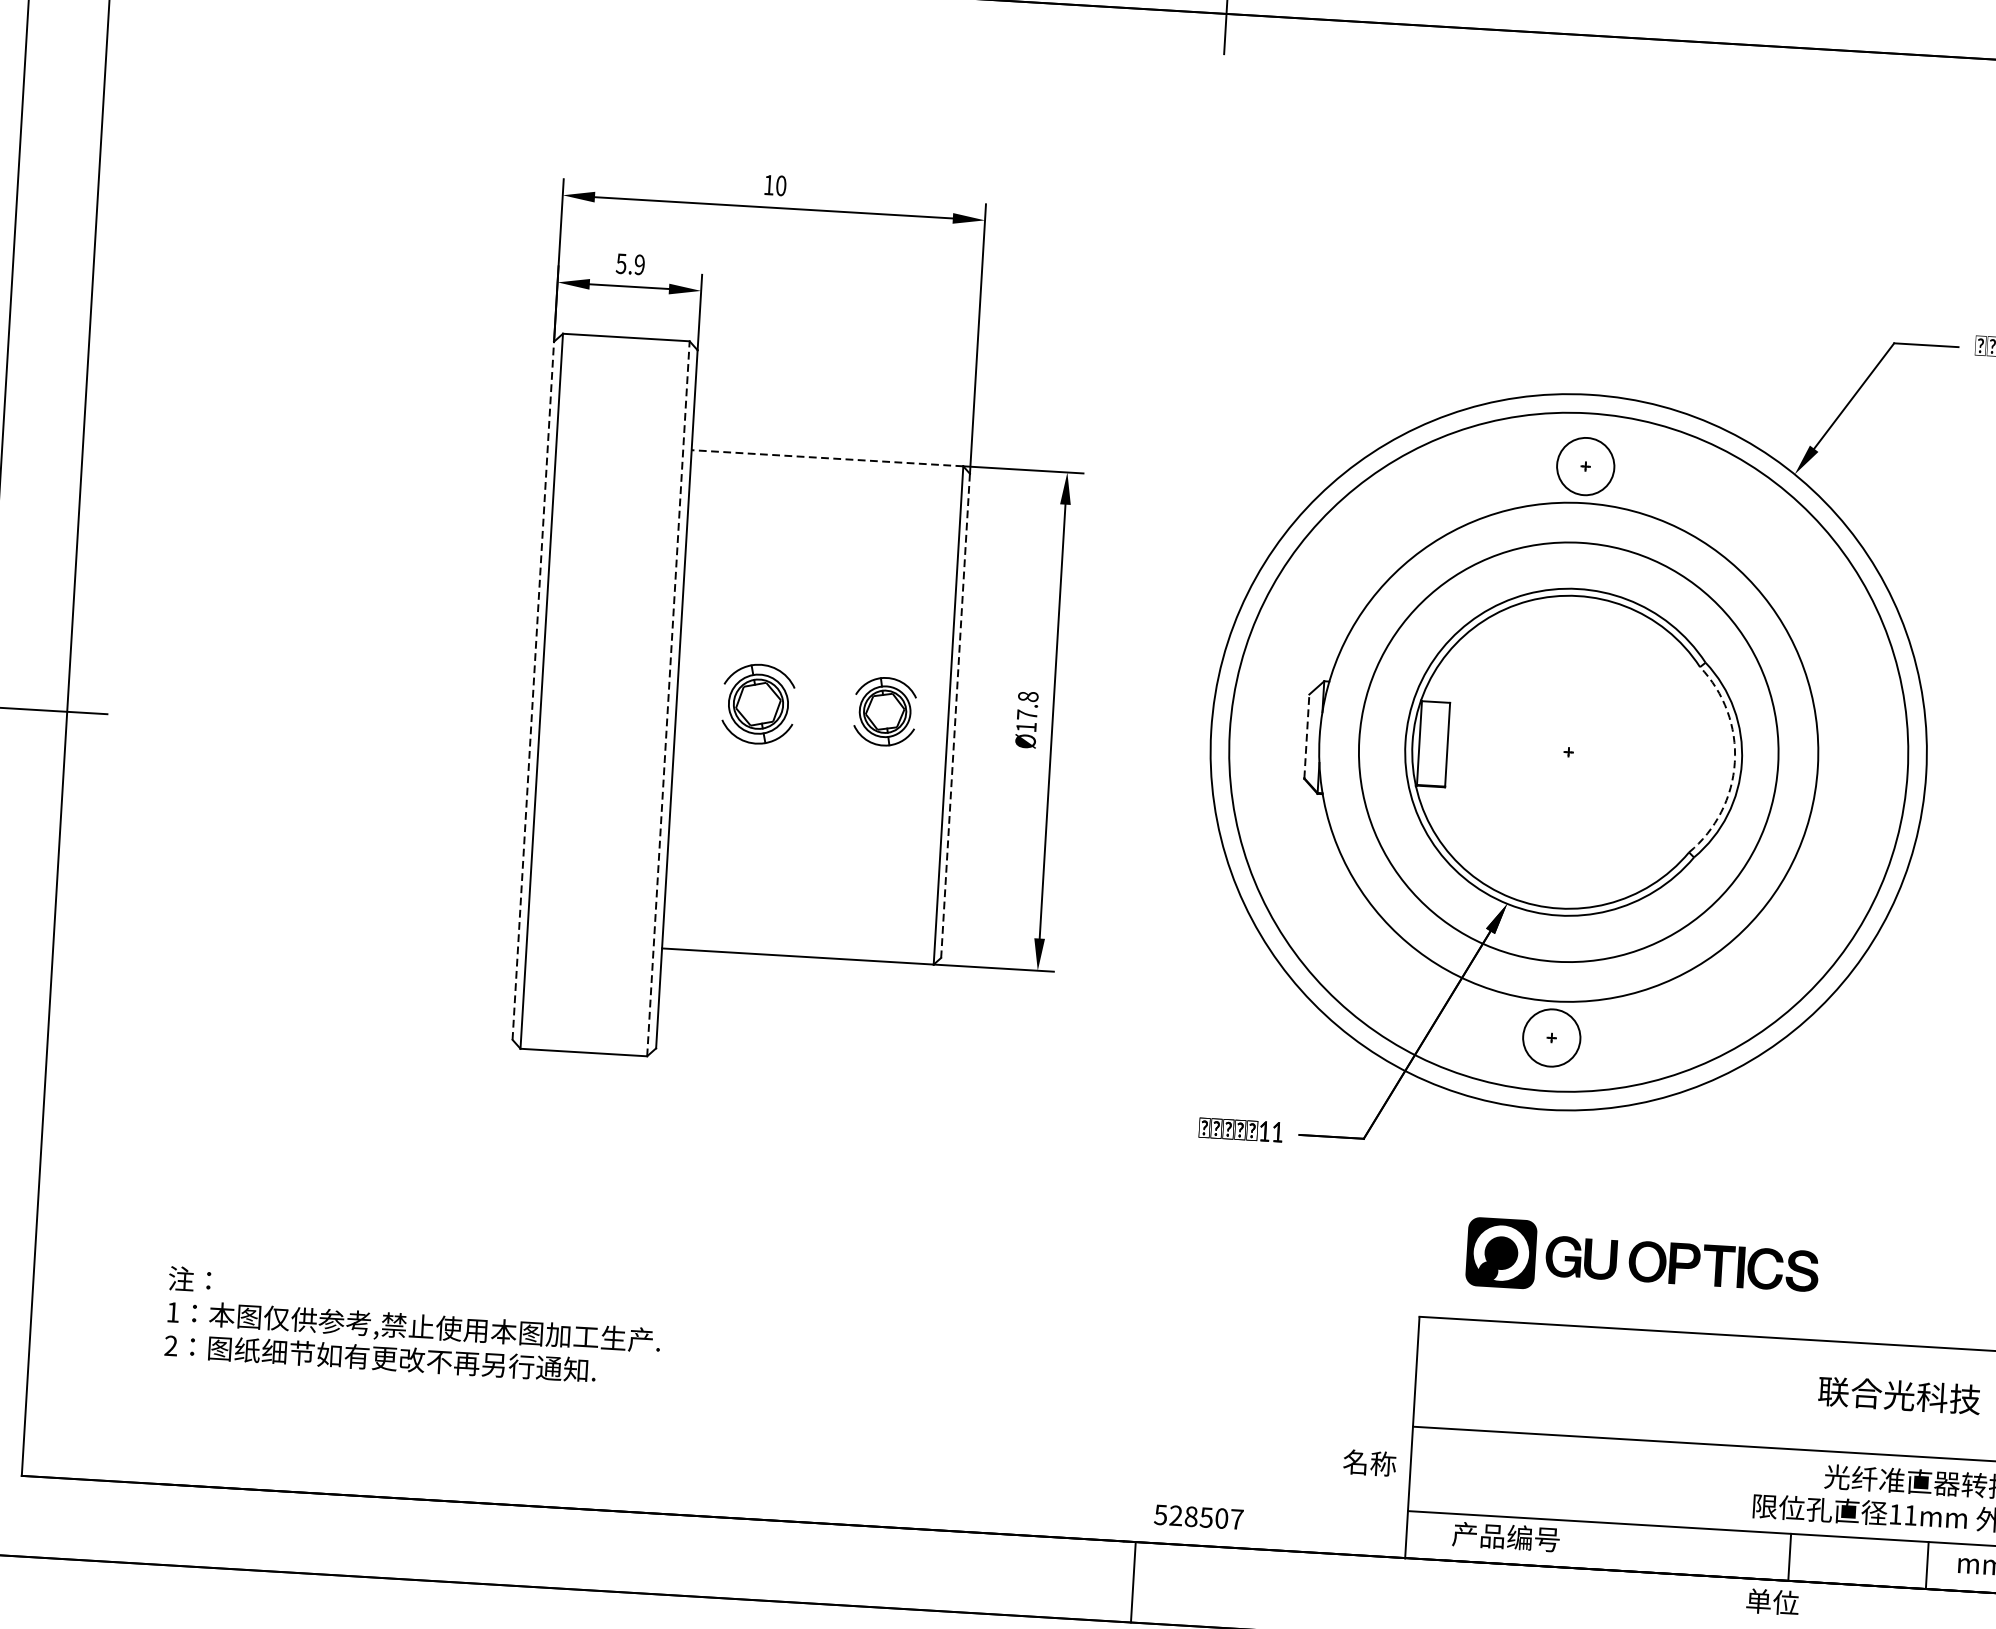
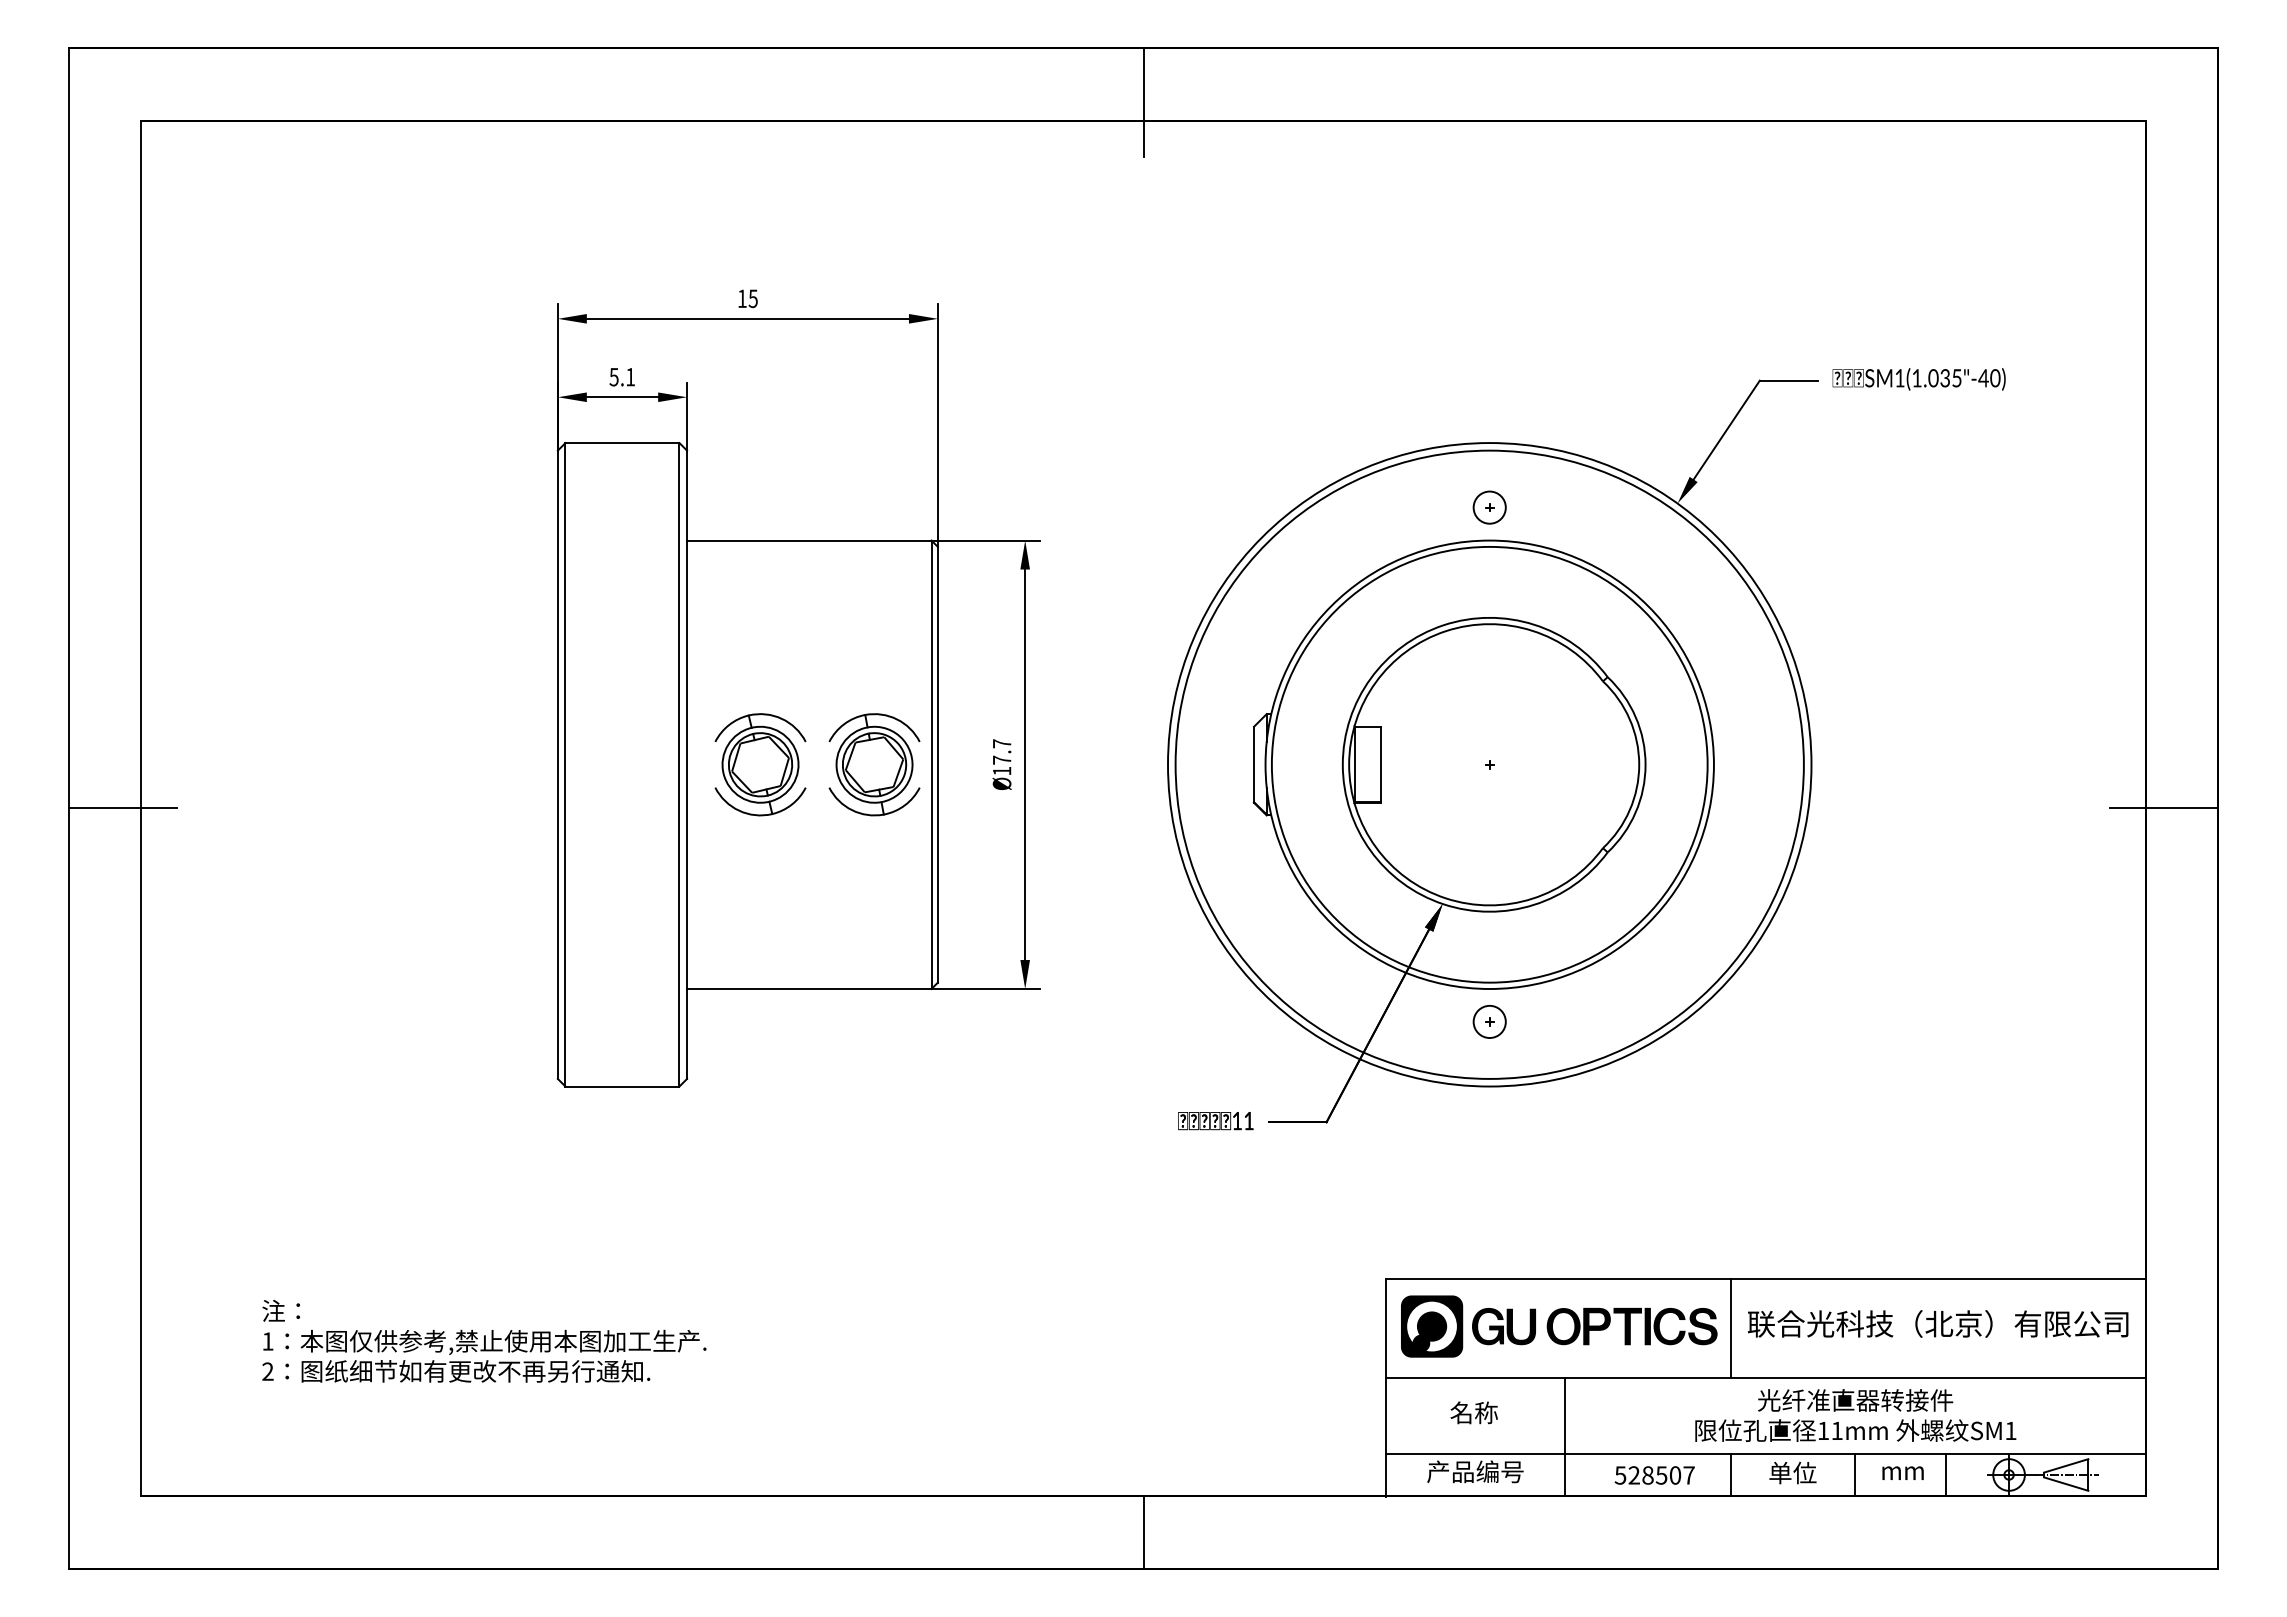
text: (780, 185) -> (752, 298), 10 -> 15
text: (639, 264) -> (630, 376), 5.9 -> 5.1
line: (826, 458) -> (808, 540), dashed -> solid
circle: (1585, 466) -> (1489, 507), size x0.62
line: (532, 690) -> (557, 764), dashed -> solid
text: (1027, 696) -> (1001, 743), Ø17.8 -> Ø17.7
line: (668, 698) -> (679, 764), dashed -> solid
part: (758, 703) -> (760, 764), size x1.43
part: (885, 711) -> (874, 764), size x1.67
line: (955, 715) -> (937, 764), dashed -> solid
line: (1307, 736) -> (1254, 764), dashed -> solid
circle: (1568, 751) -> (1489, 764), size x0.71
circle: (1568, 751) -> (1489, 764), size x1.67
arc: (1735, 761) -> (1639, 764), dashed -> solid
circle: (1551, 1037) -> (1489, 1021), size x0.62
part: (1643, 1261) -> (1559, 1326), moved
line: (1799, 1393) -> (1730, 1327), added
text: (1369, 1462) -> (1473, 1412), moved
line: (1608, 1503) -> (1565, 1436), added
text: (1198, 1517) -> (1654, 1475), moved
text: (1772, 1602) -> (1792, 1473), moved

